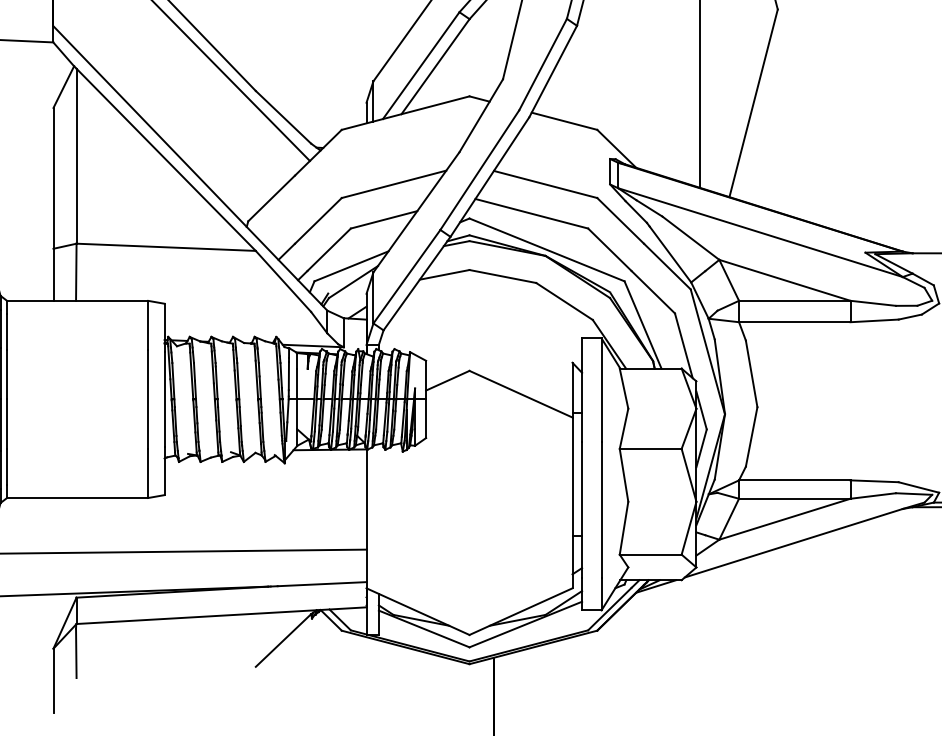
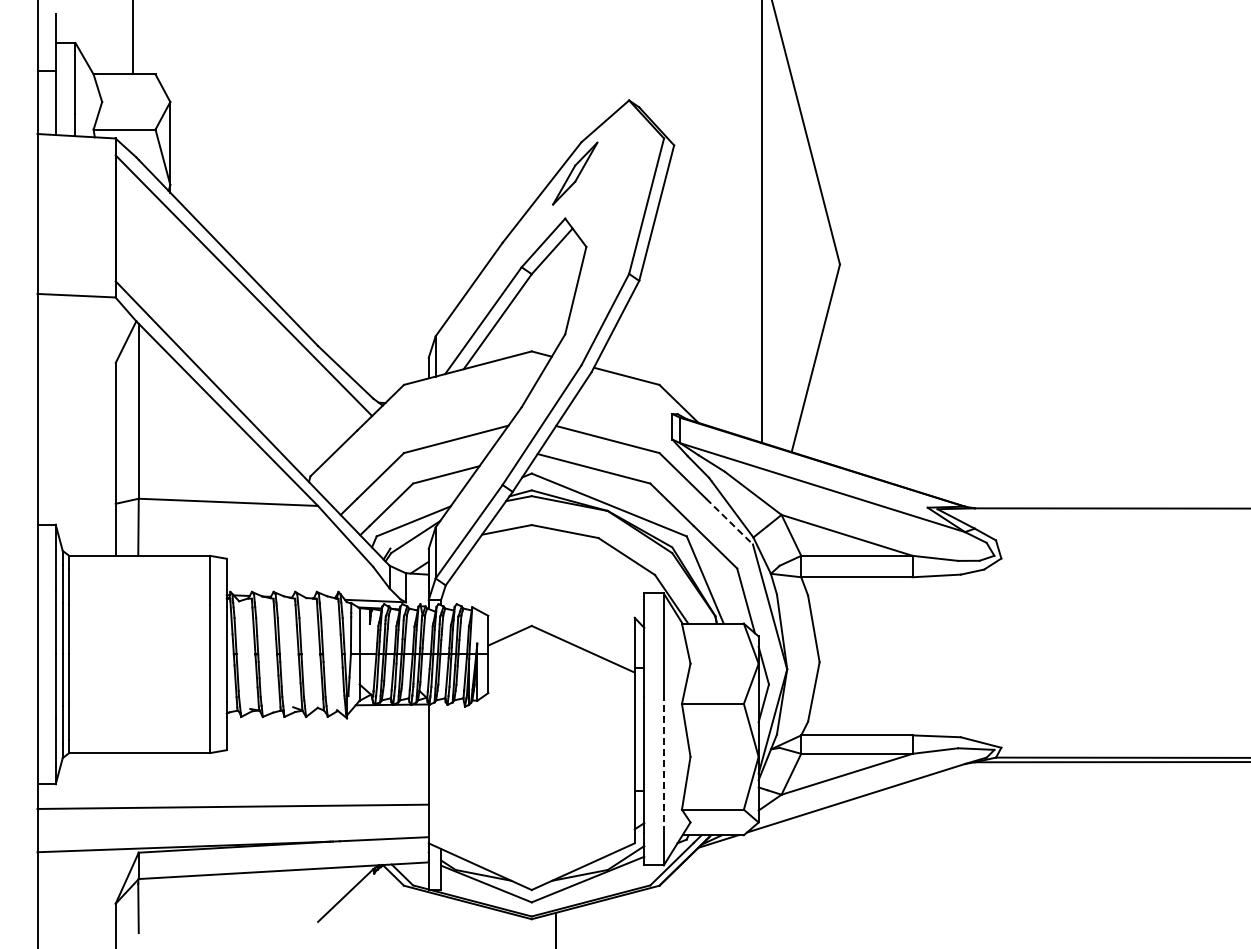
line: (667, 266) -> (729, 521), solid -> dashed
line: (601, 509) -> (663, 764), solid -> dashed

